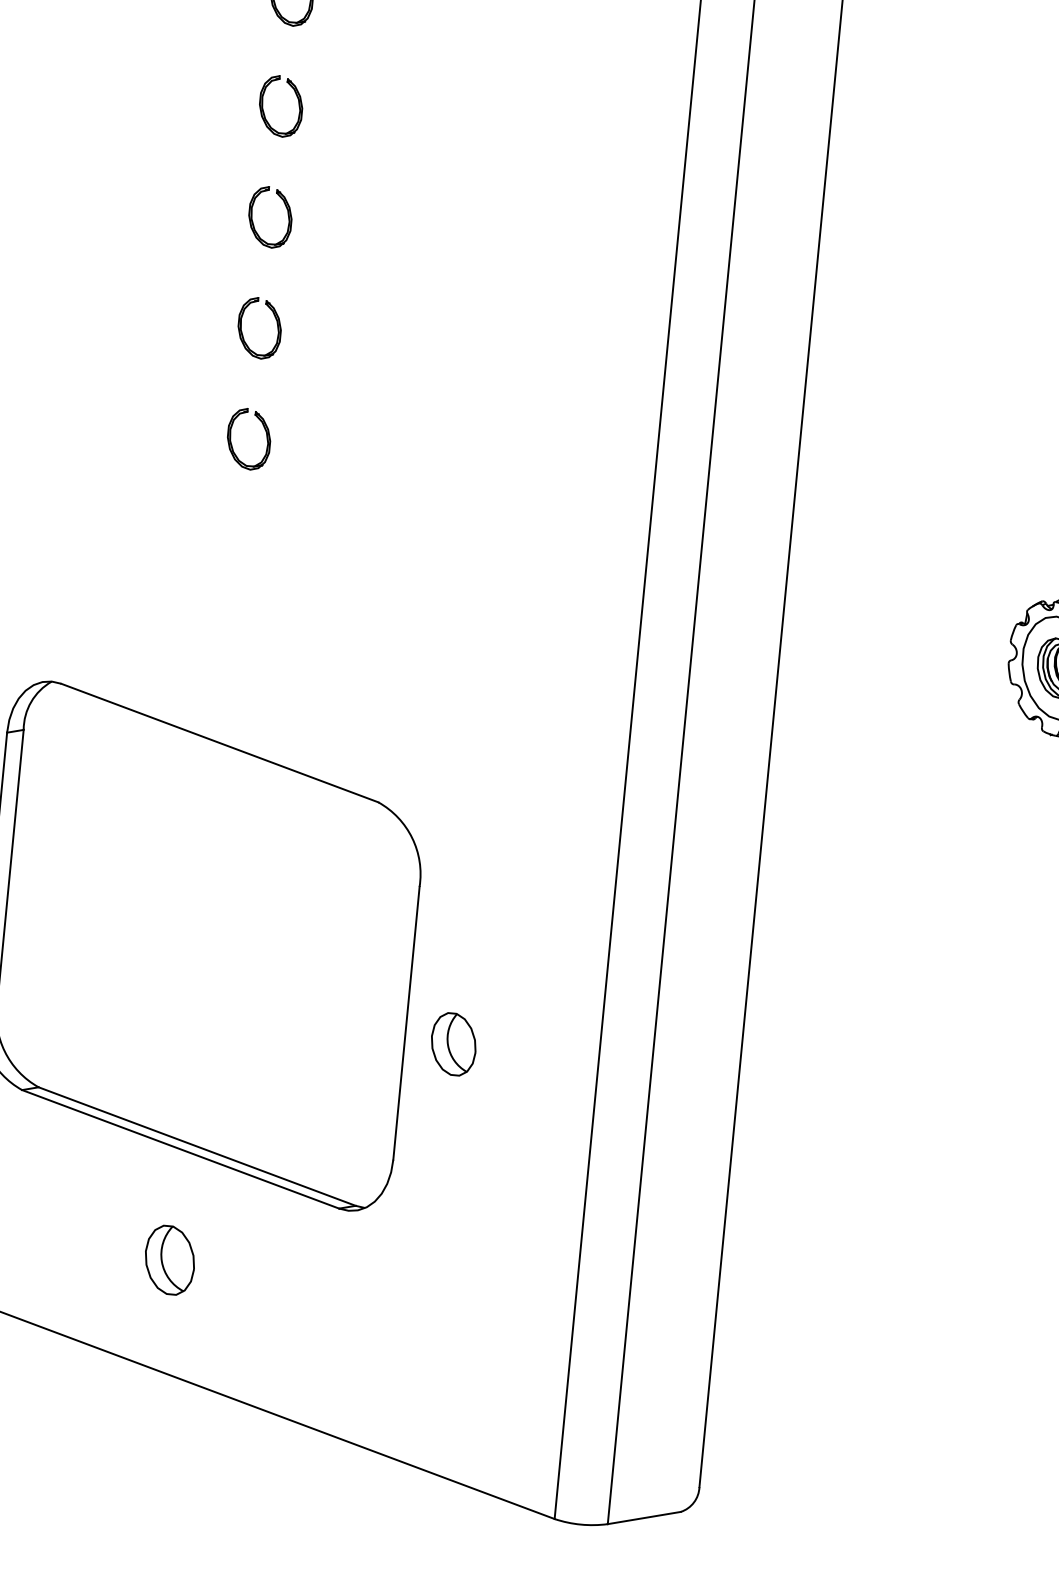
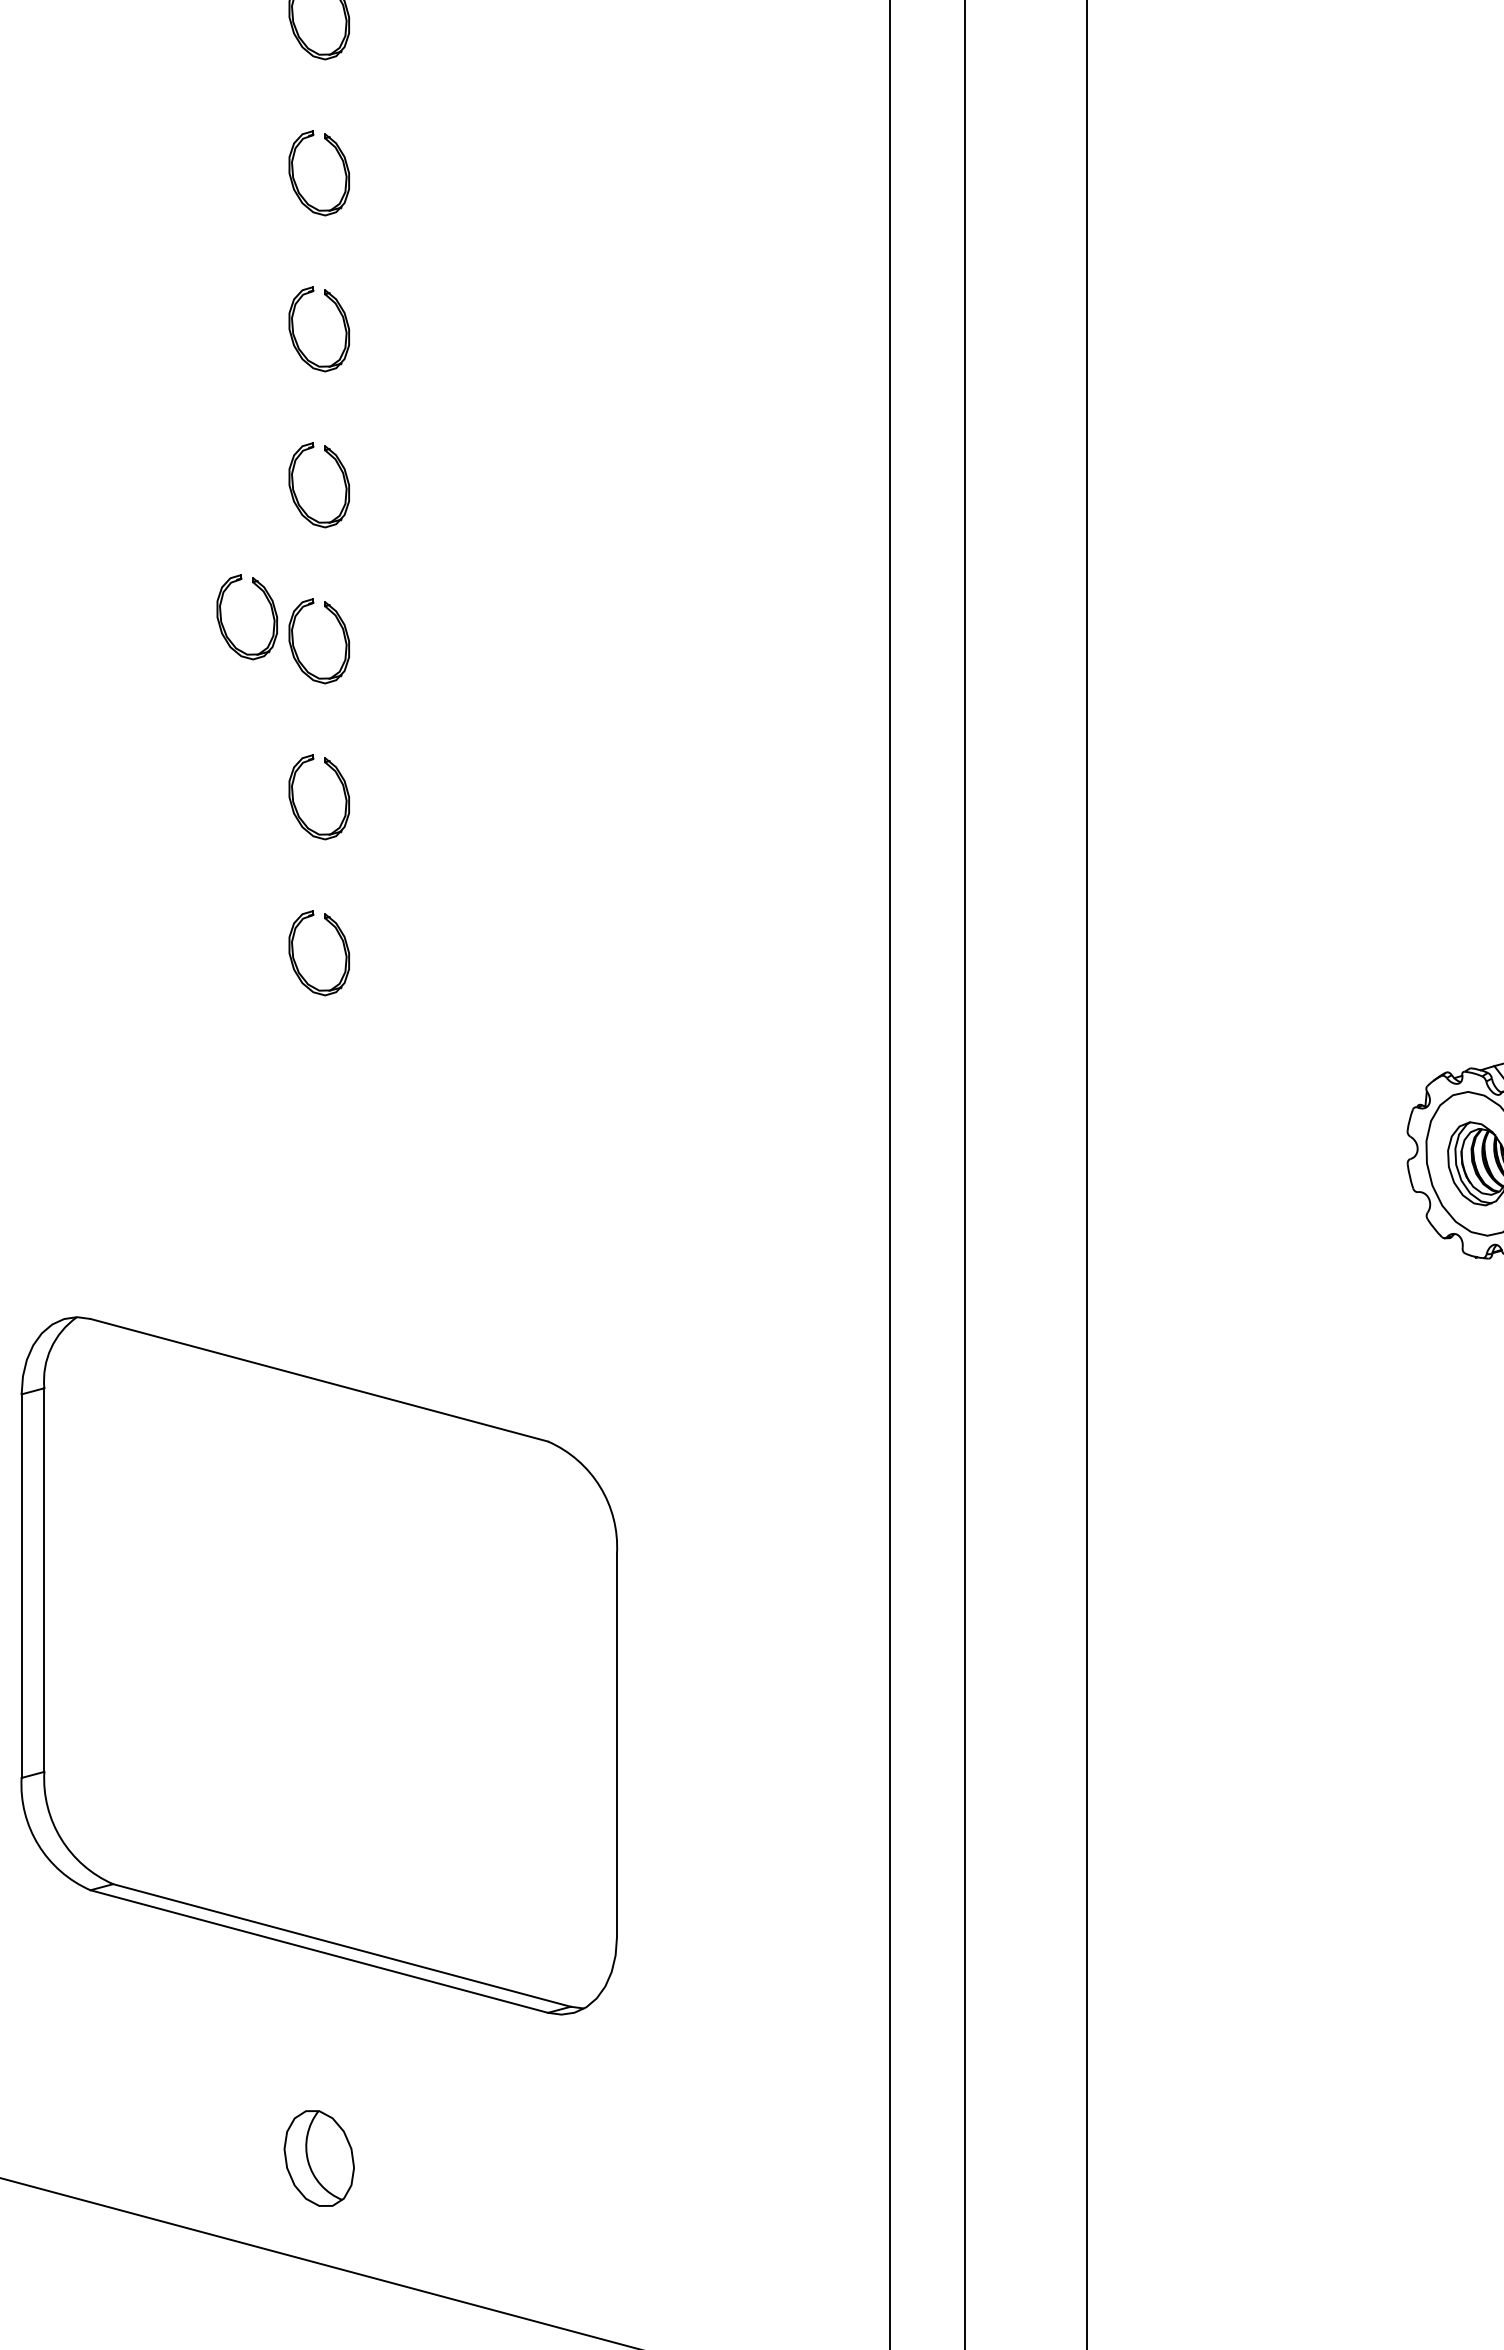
part: (203, 198) -> (223, 624), added
part: (453, 1044) -> (685, 1768), removed
part: (169, 1260) -> (318, 2158), moved

